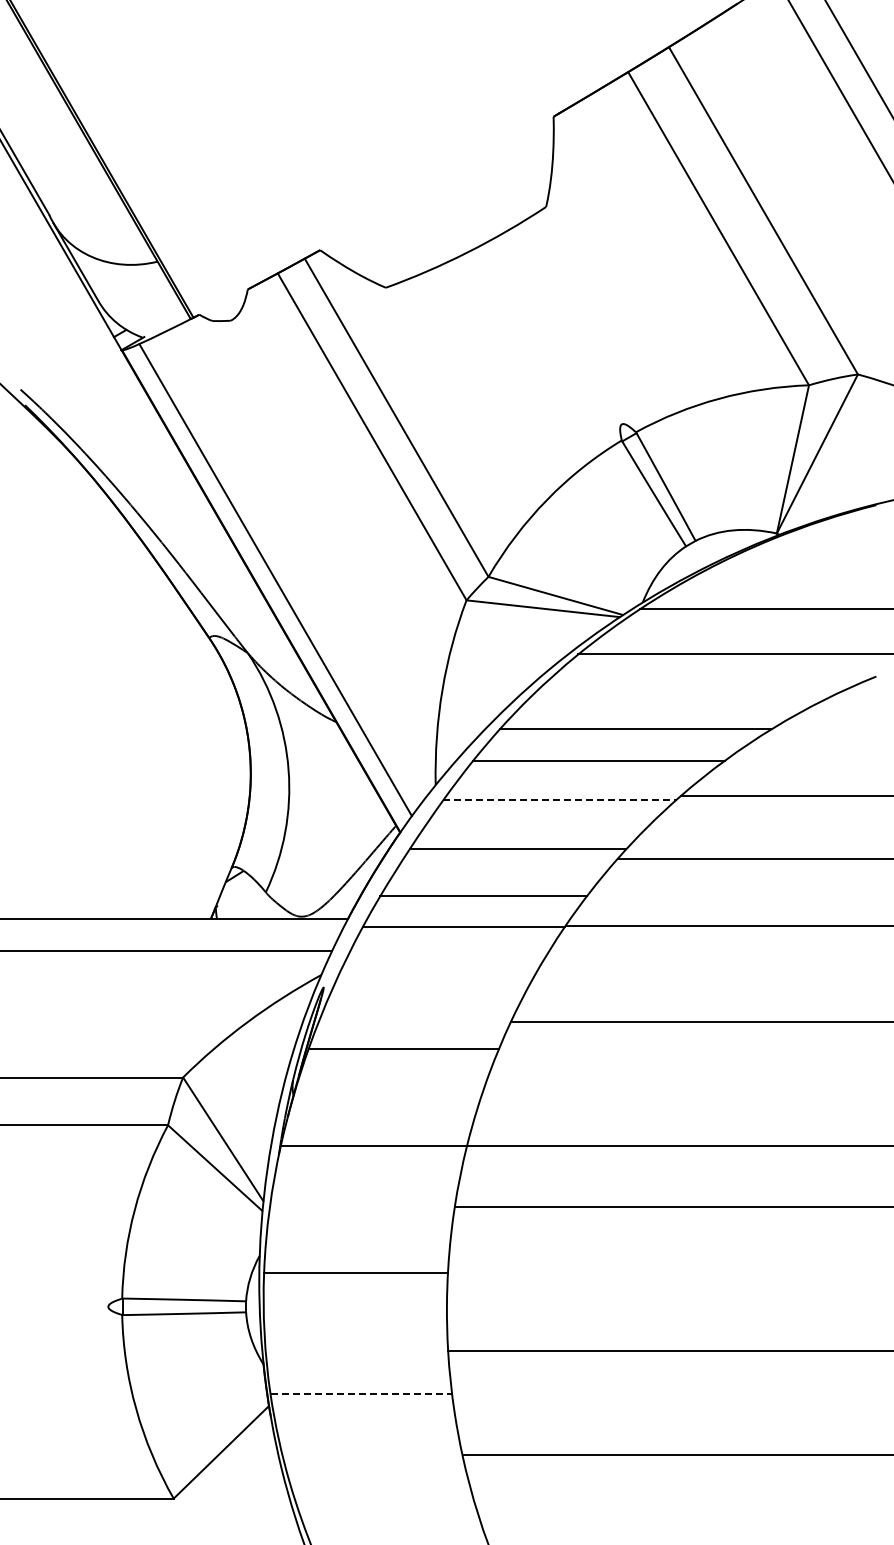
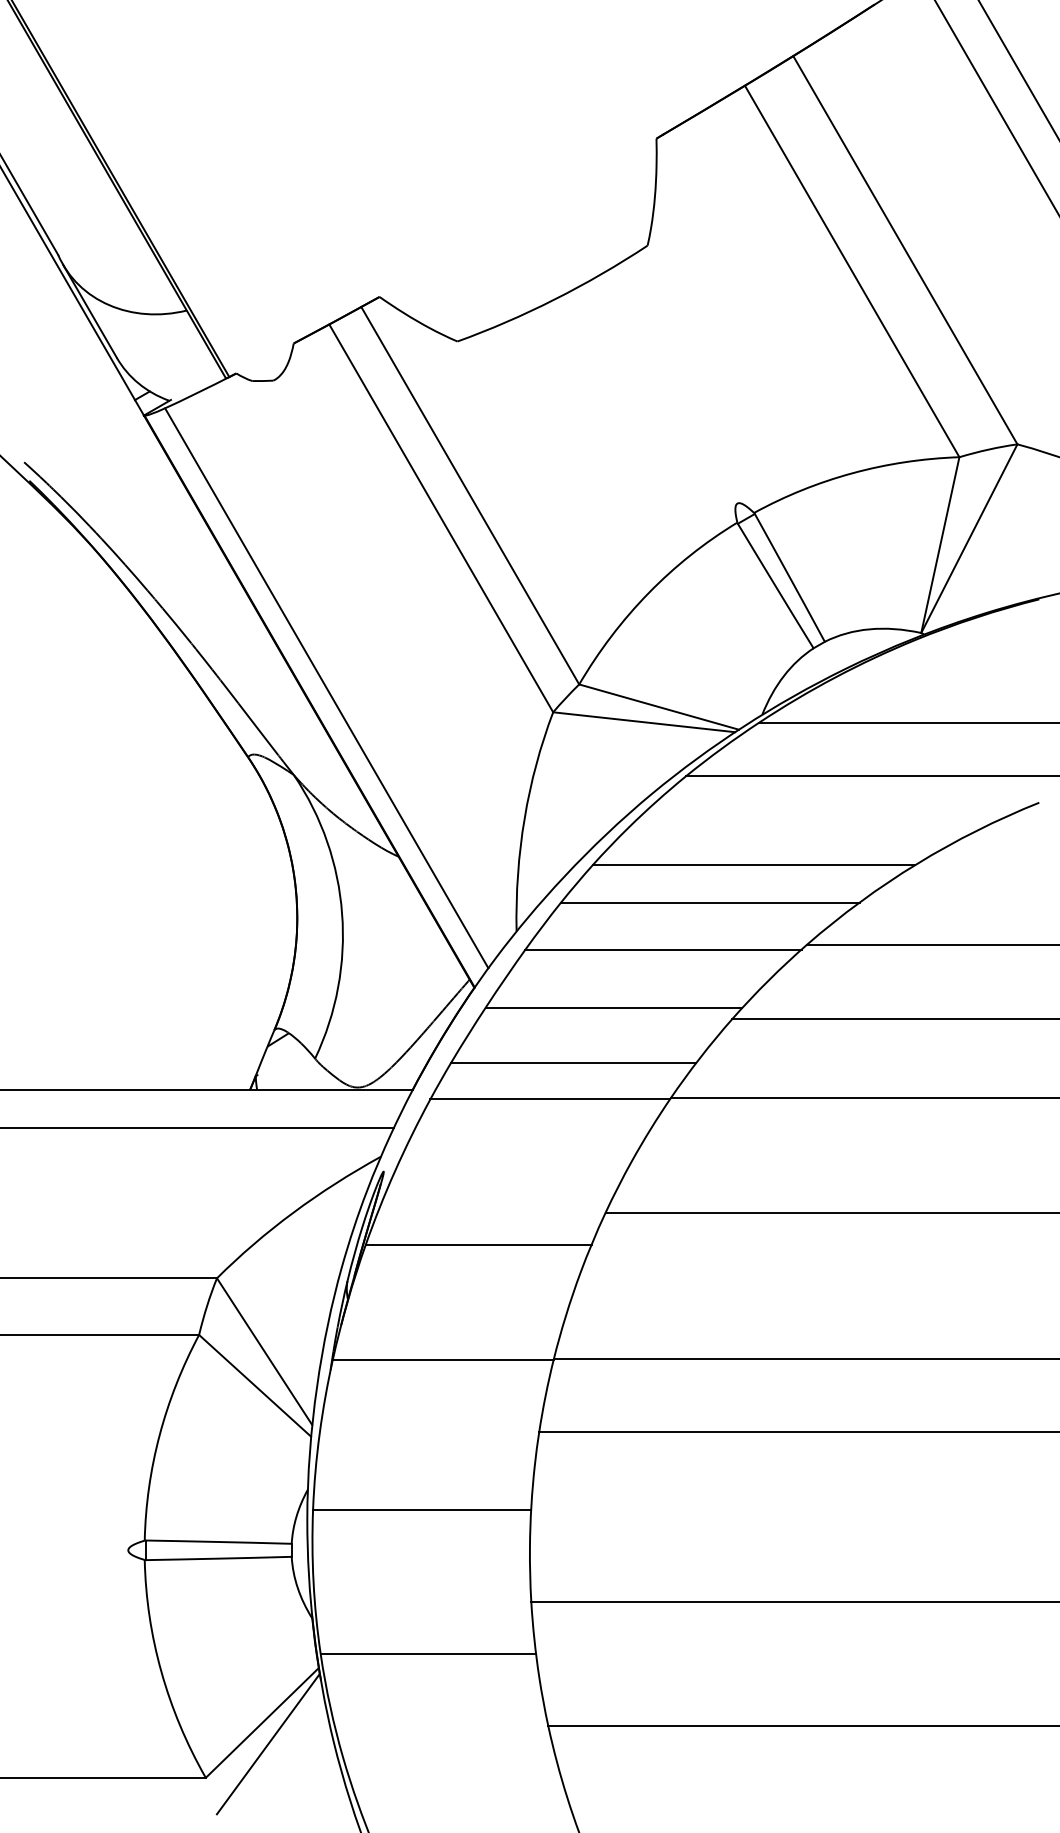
line: (560, 800) -> (664, 949), dashed -> solid
line: (361, 1394) -> (428, 1654), dashed -> solid
line: (226, 1470) -> (268, 1744), added

